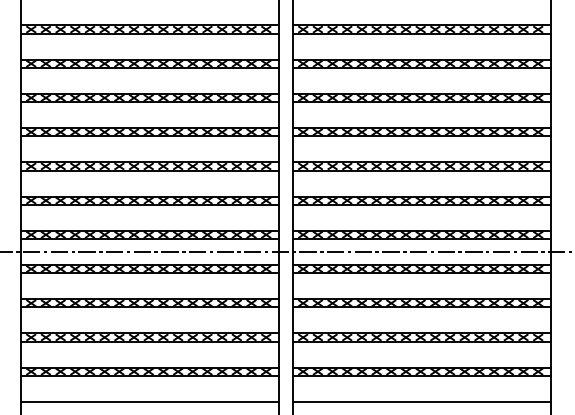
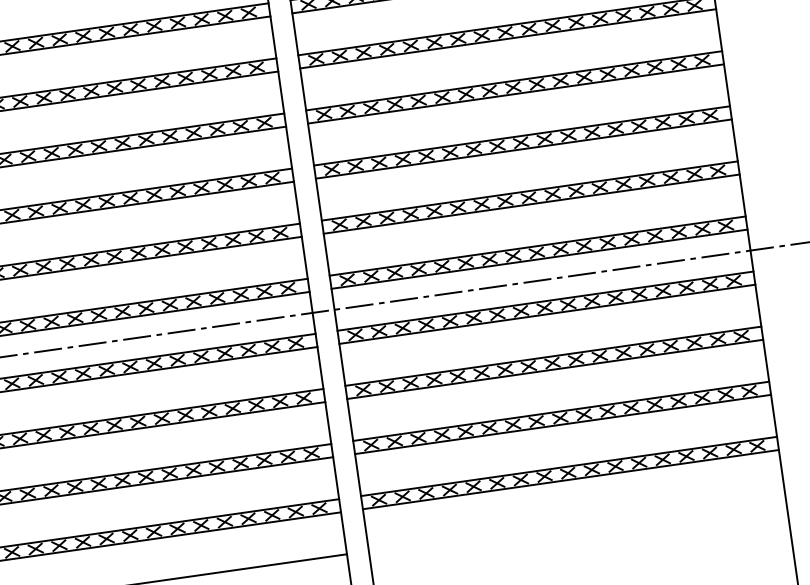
line: (421, 401) -> (576, 521), removed

